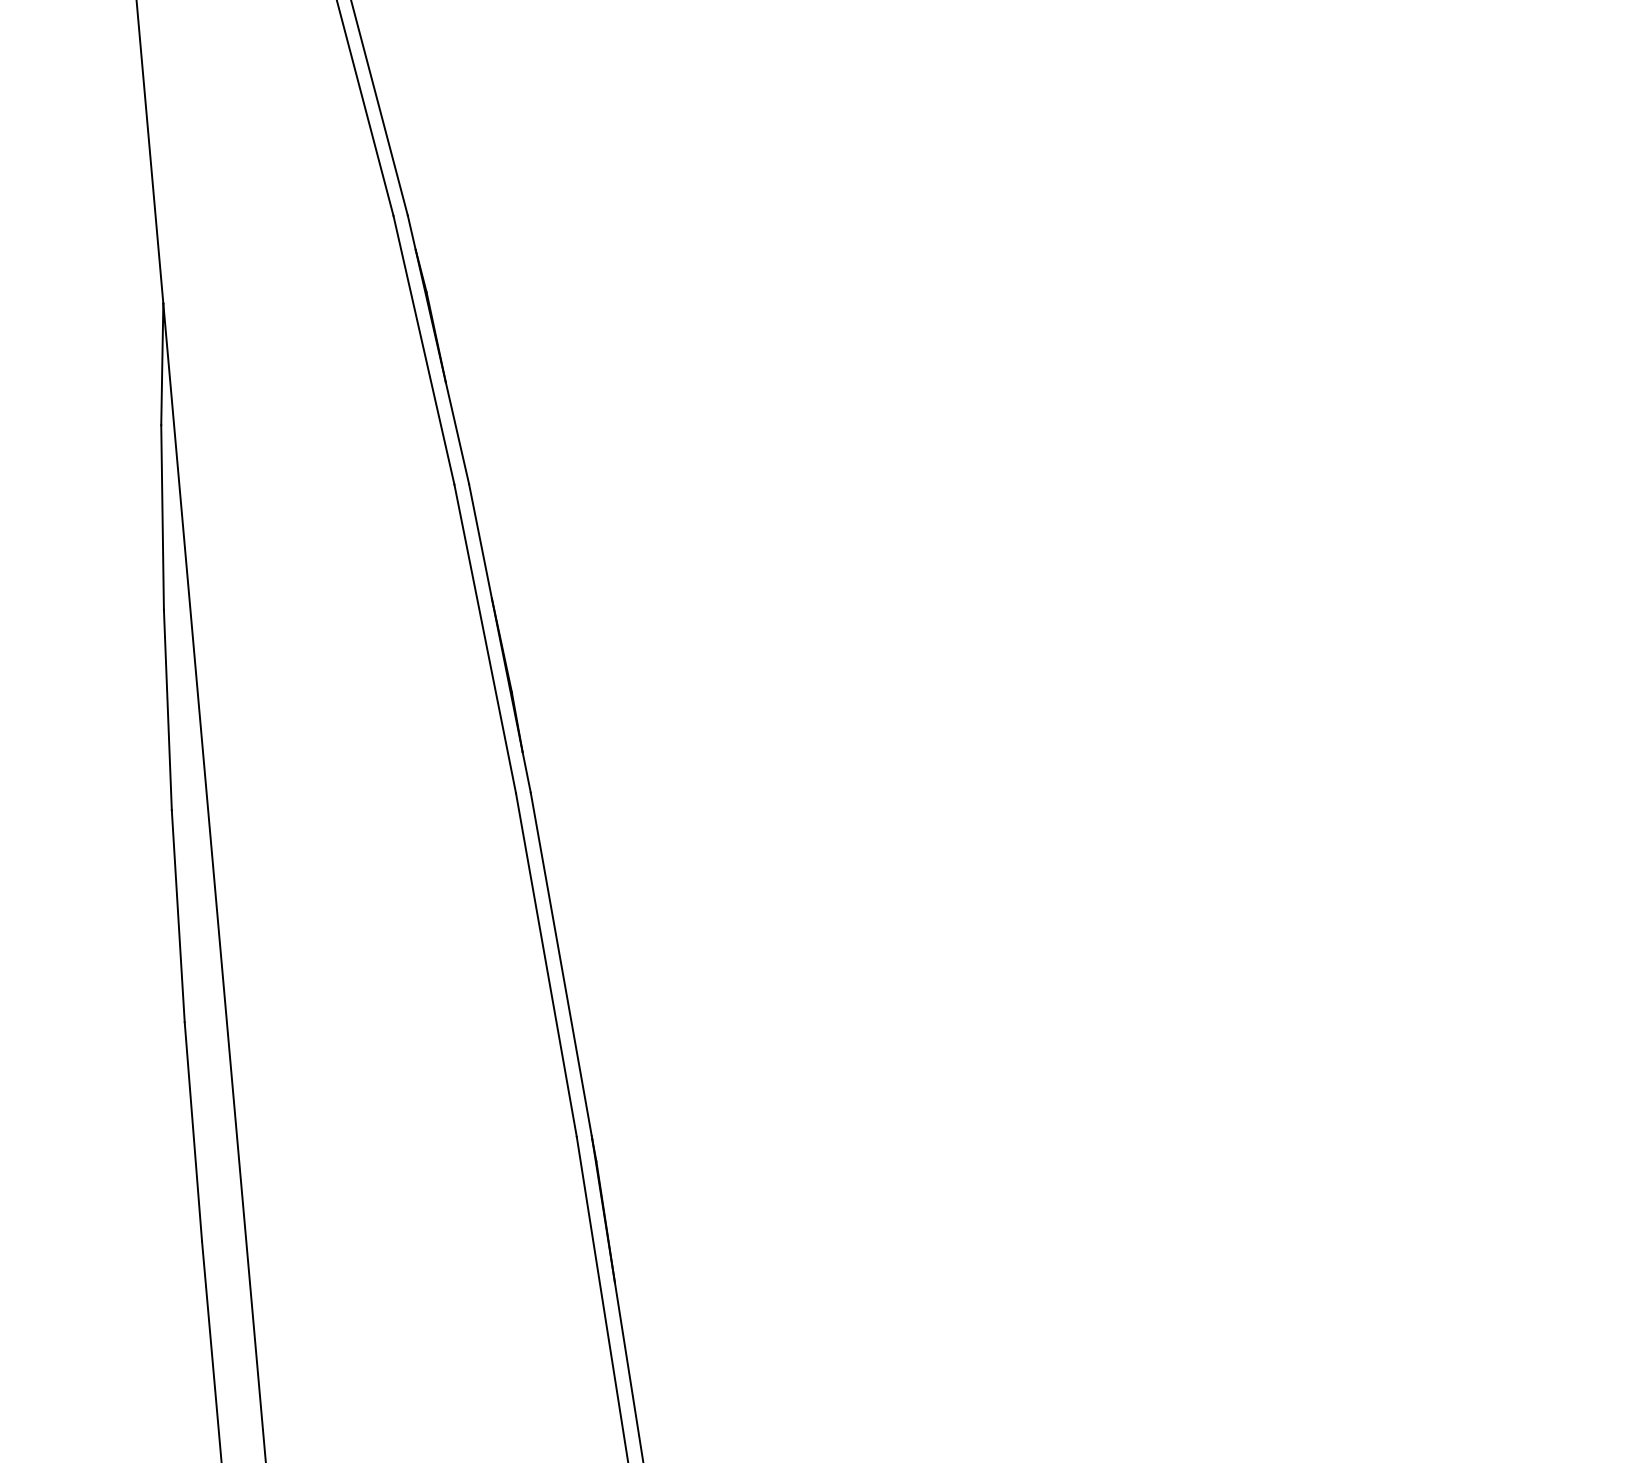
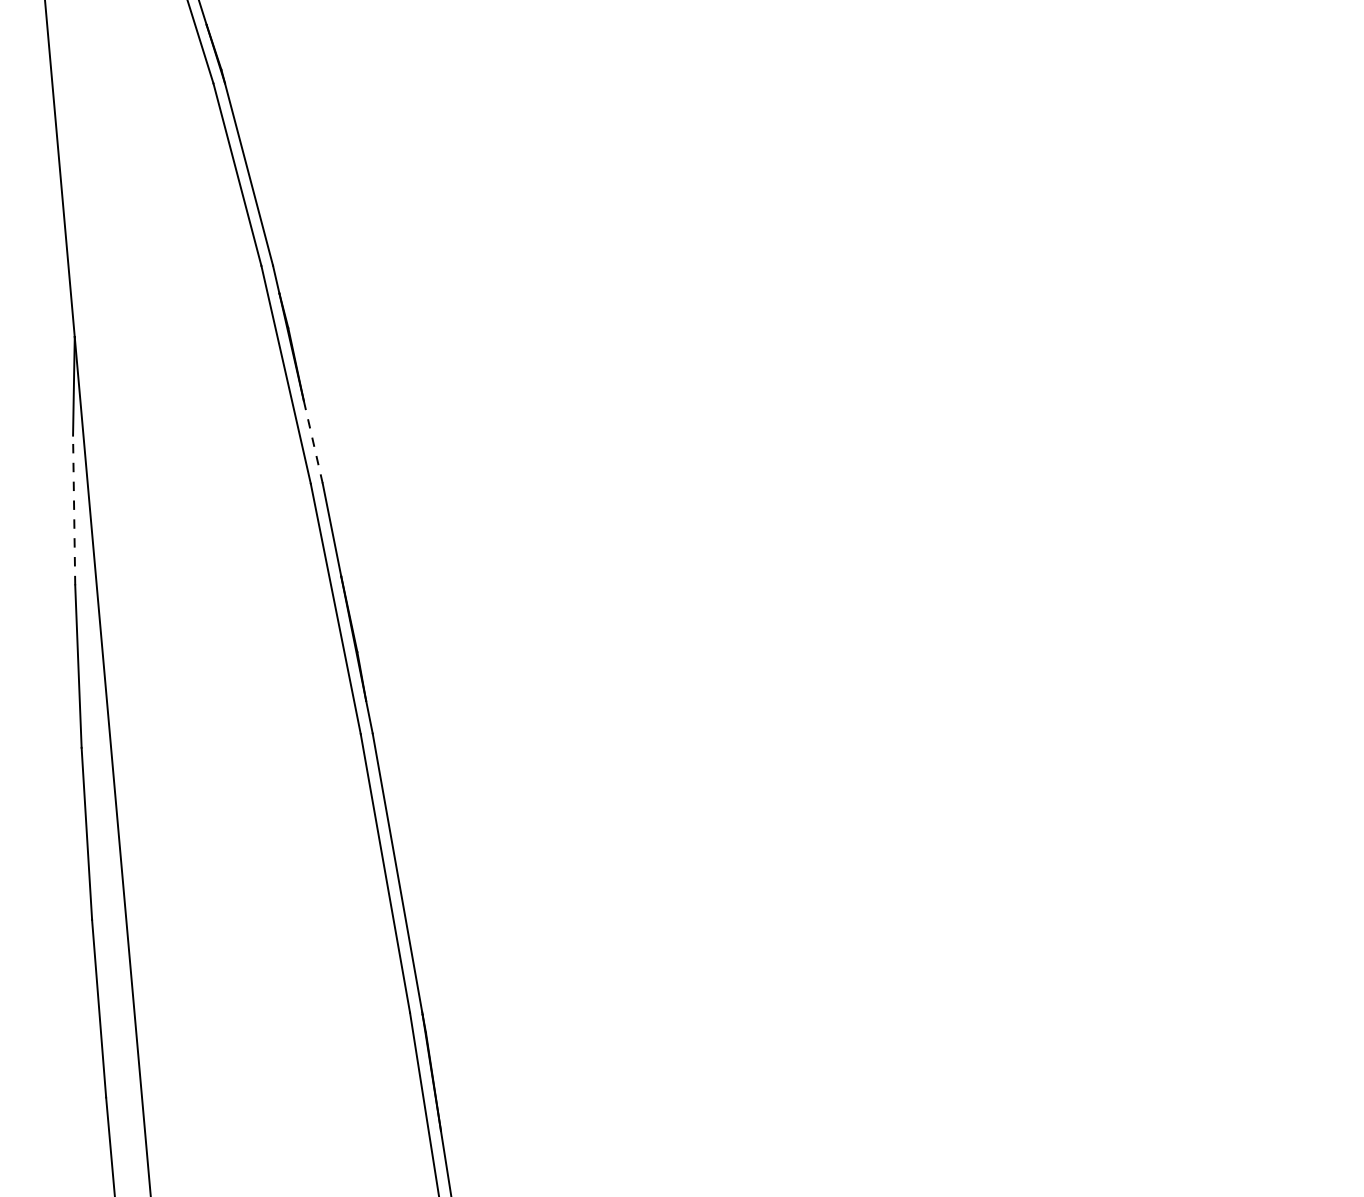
line: (457, 433) -> (313, 442), solid -> dashed
line: (163, 517) -> (74, 510), solid -> dashed

